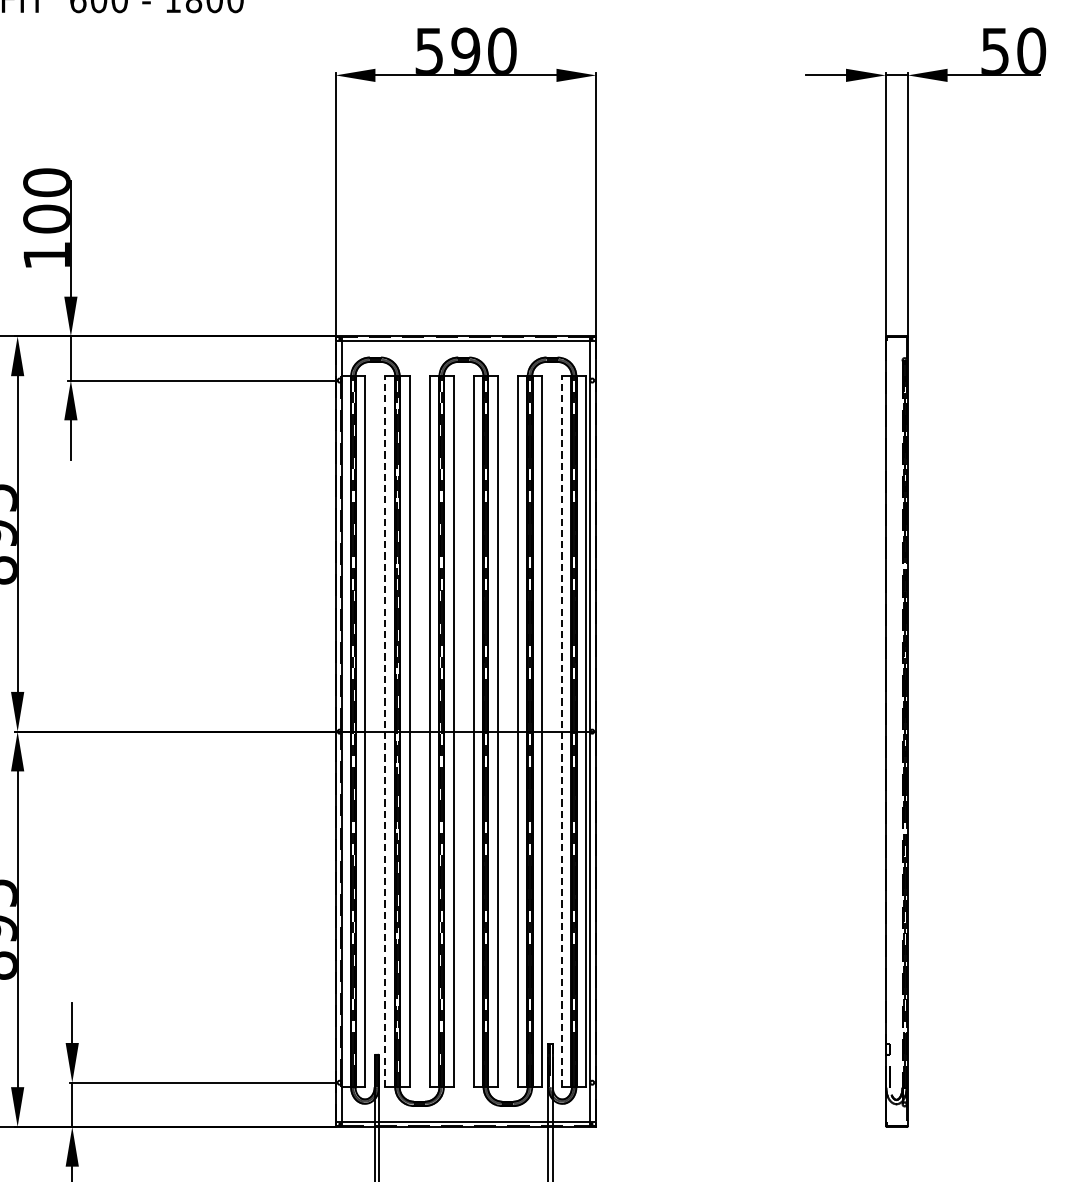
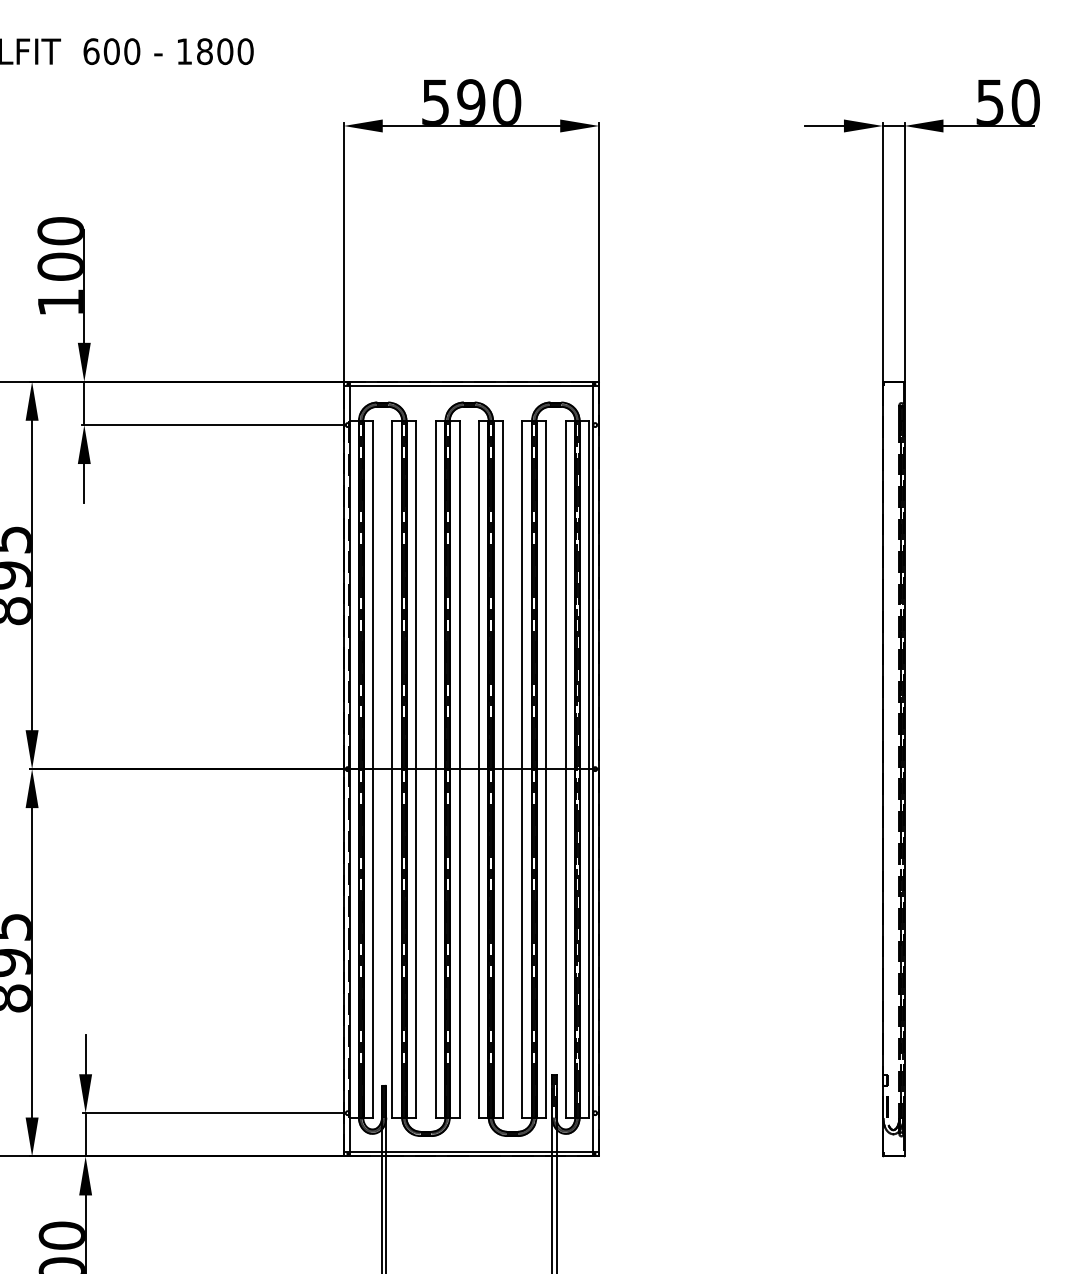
line: (385, 730) -> (392, 768), dashed -> solid
line: (561, 730) -> (565, 768), dashed -> solid

